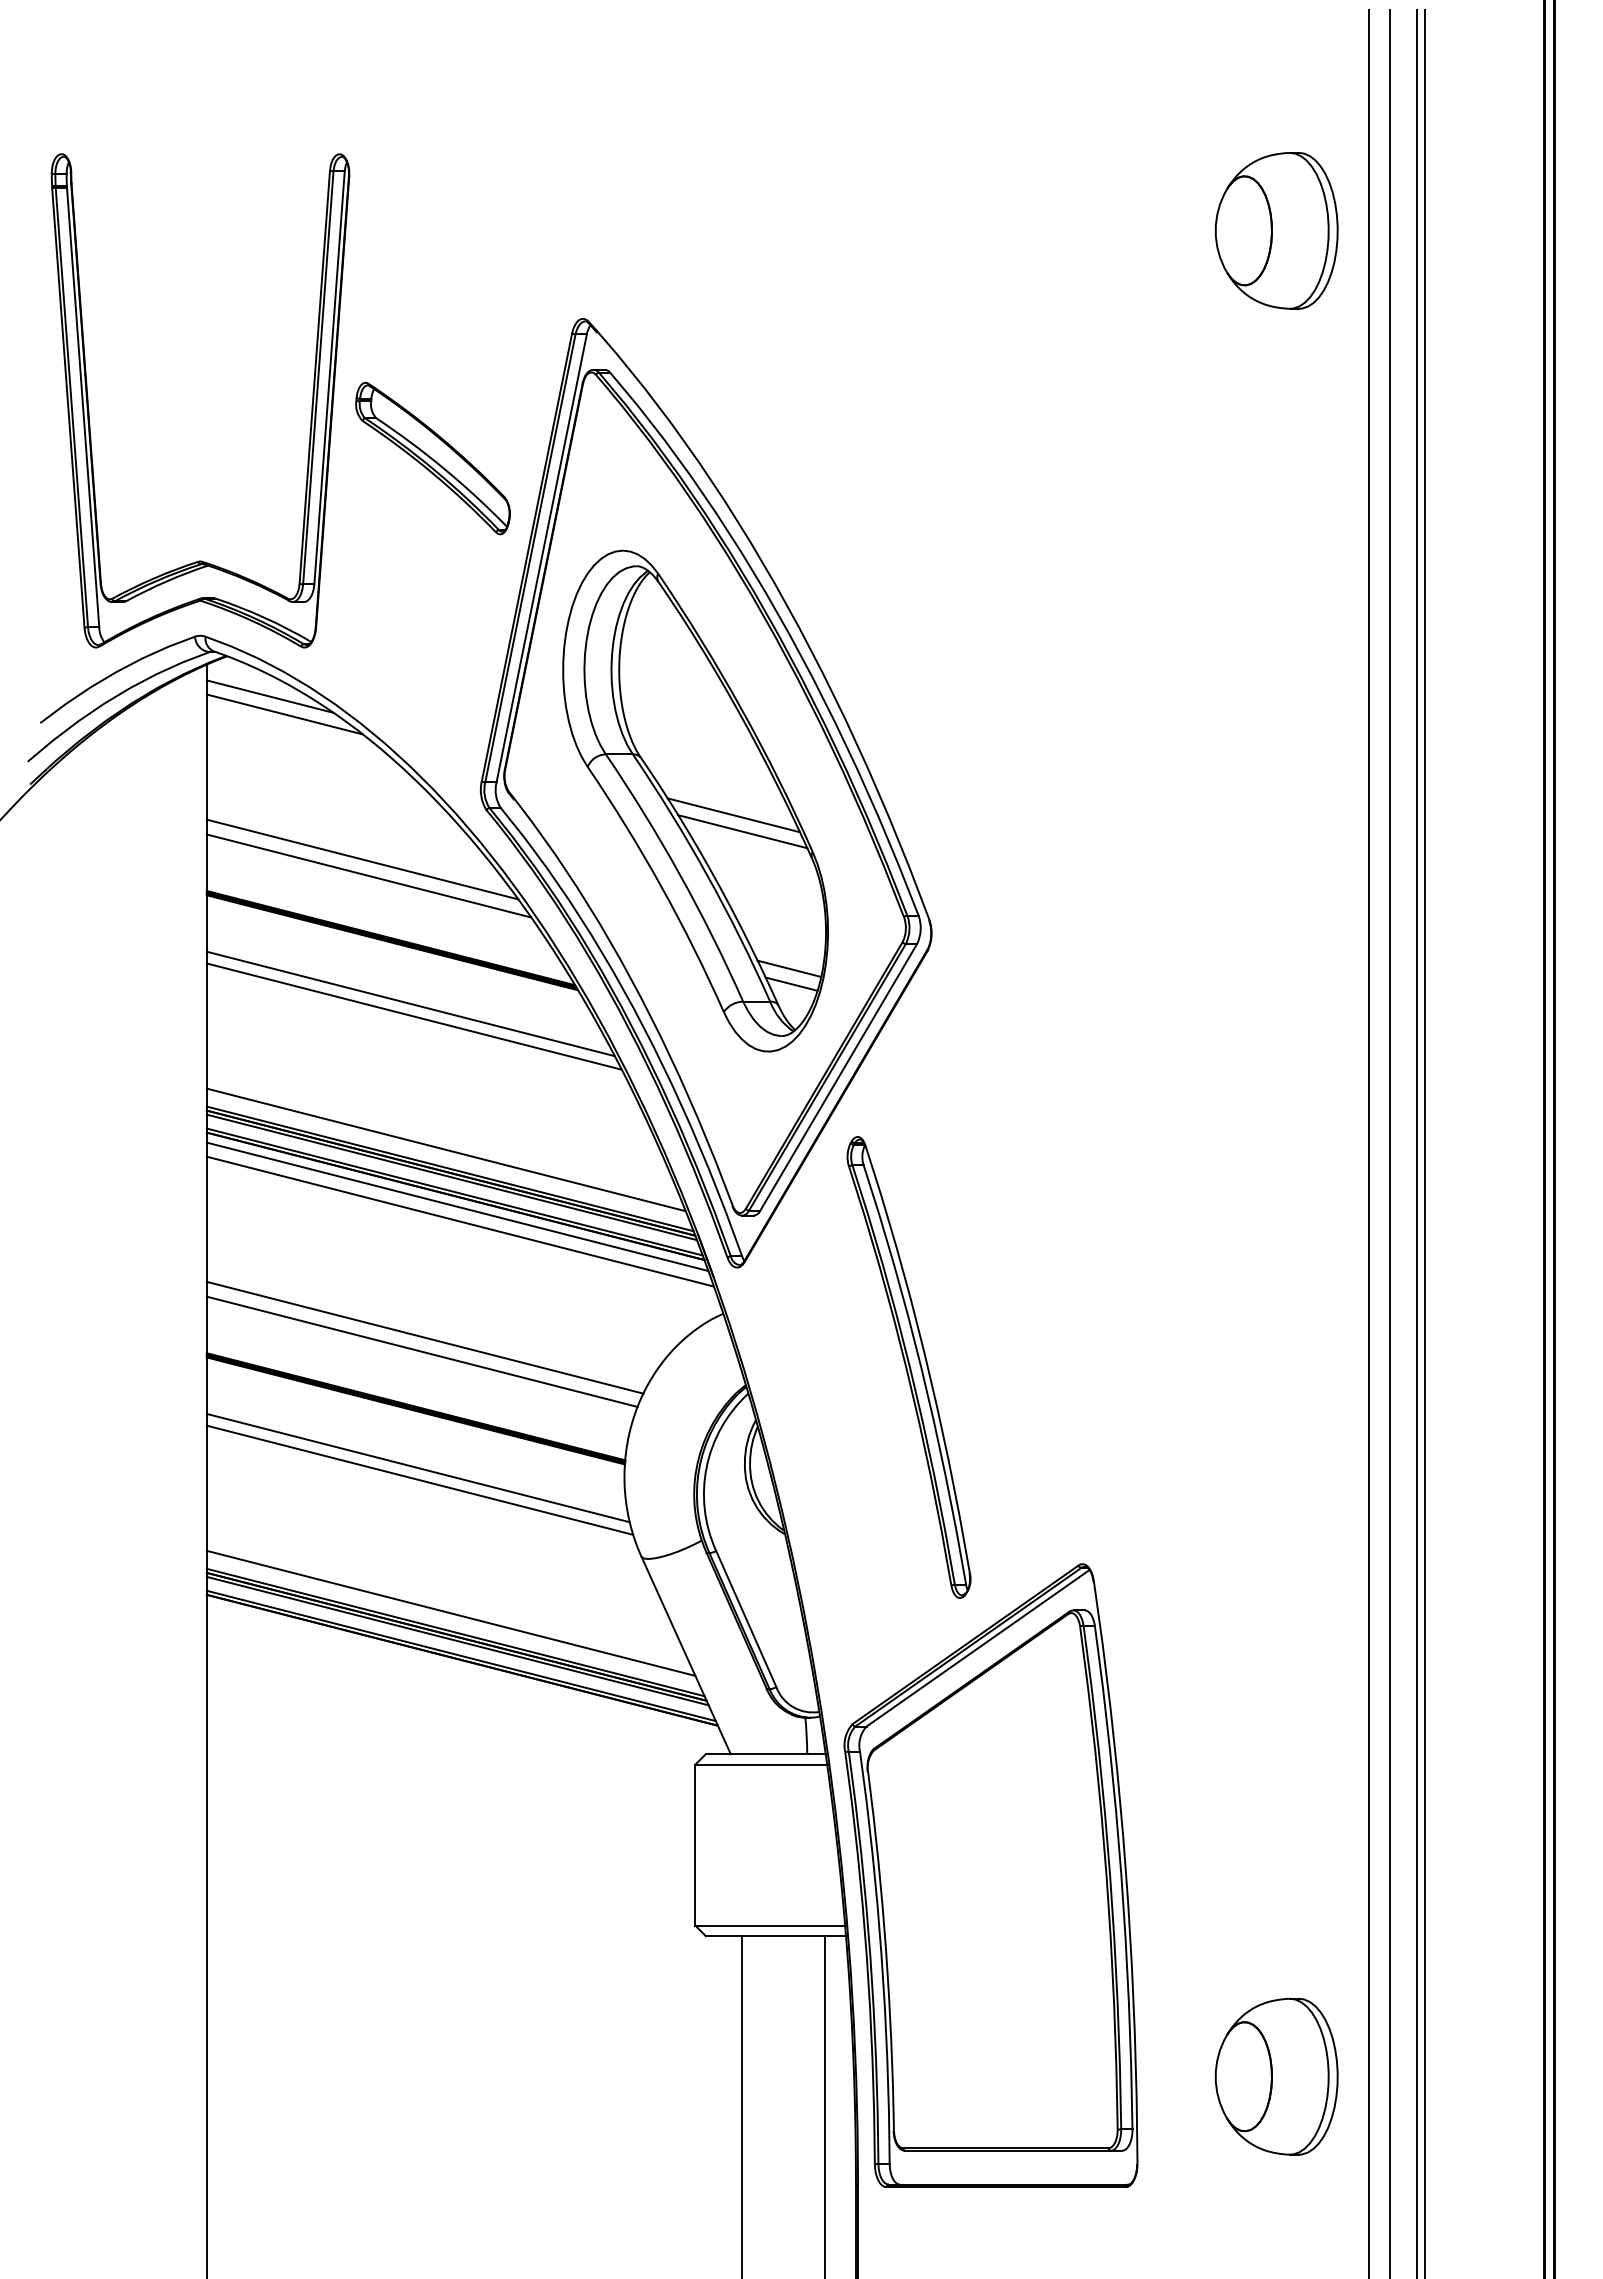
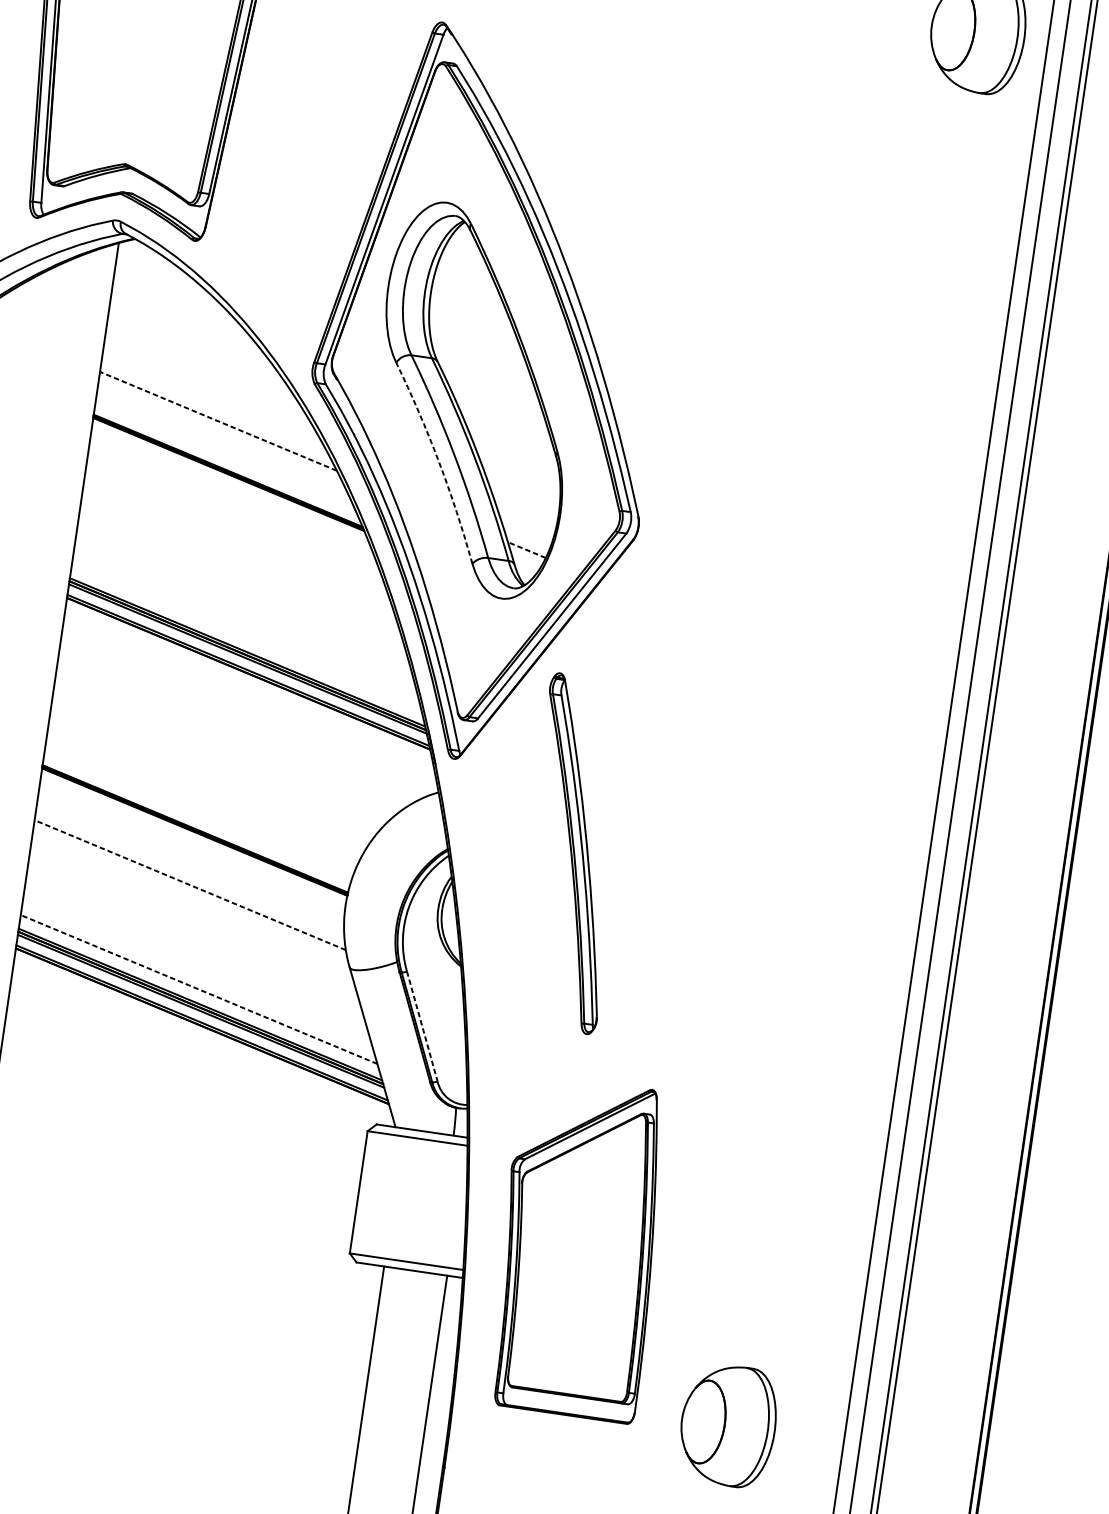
part: (432, 458) -> (312, 111), removed
line: (269, 696) -> (162, 274), removed
line: (284, 714) -> (172, 289), removed
line: (733, 815) -> (501, 415), removed
line: (742, 831) -> (506, 428), removed
line: (362, 859) -> (215, 408), removed
line: (368, 875) -> (218, 420), solid -> dashed
arc: (661, 886) -> (439, 461), solid -> dashed
line: (789, 968) -> (527, 537), removed
line: (791, 984) -> (526, 550), solid -> dashed
line: (410, 1003) -> (235, 522), removed
line: (413, 1016) -> (236, 532), removed
line: (445, 1149) -> (246, 637), removed
line: (457, 1206) -> (248, 681), removed
line: (459, 1221) -> (248, 693), removed
line: (424, 1337) -> (209, 777), removed
line: (421, 1351) -> (205, 787), removed
line: (417, 1467) -> (189, 875), removed
line: (419, 1480) -> (189, 885), solid -> dashed
line: (450, 1613) -> (198, 989), solid -> dashed
line: (746, 1619) -> (422, 1026), solid -> dashed
part: (990, 1875) -> (579, 1247), size x0.7
part: (1276, 2076) -> (728, 1425), moved

